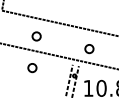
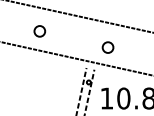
part: (32, 68) -> (34, 72), removed

